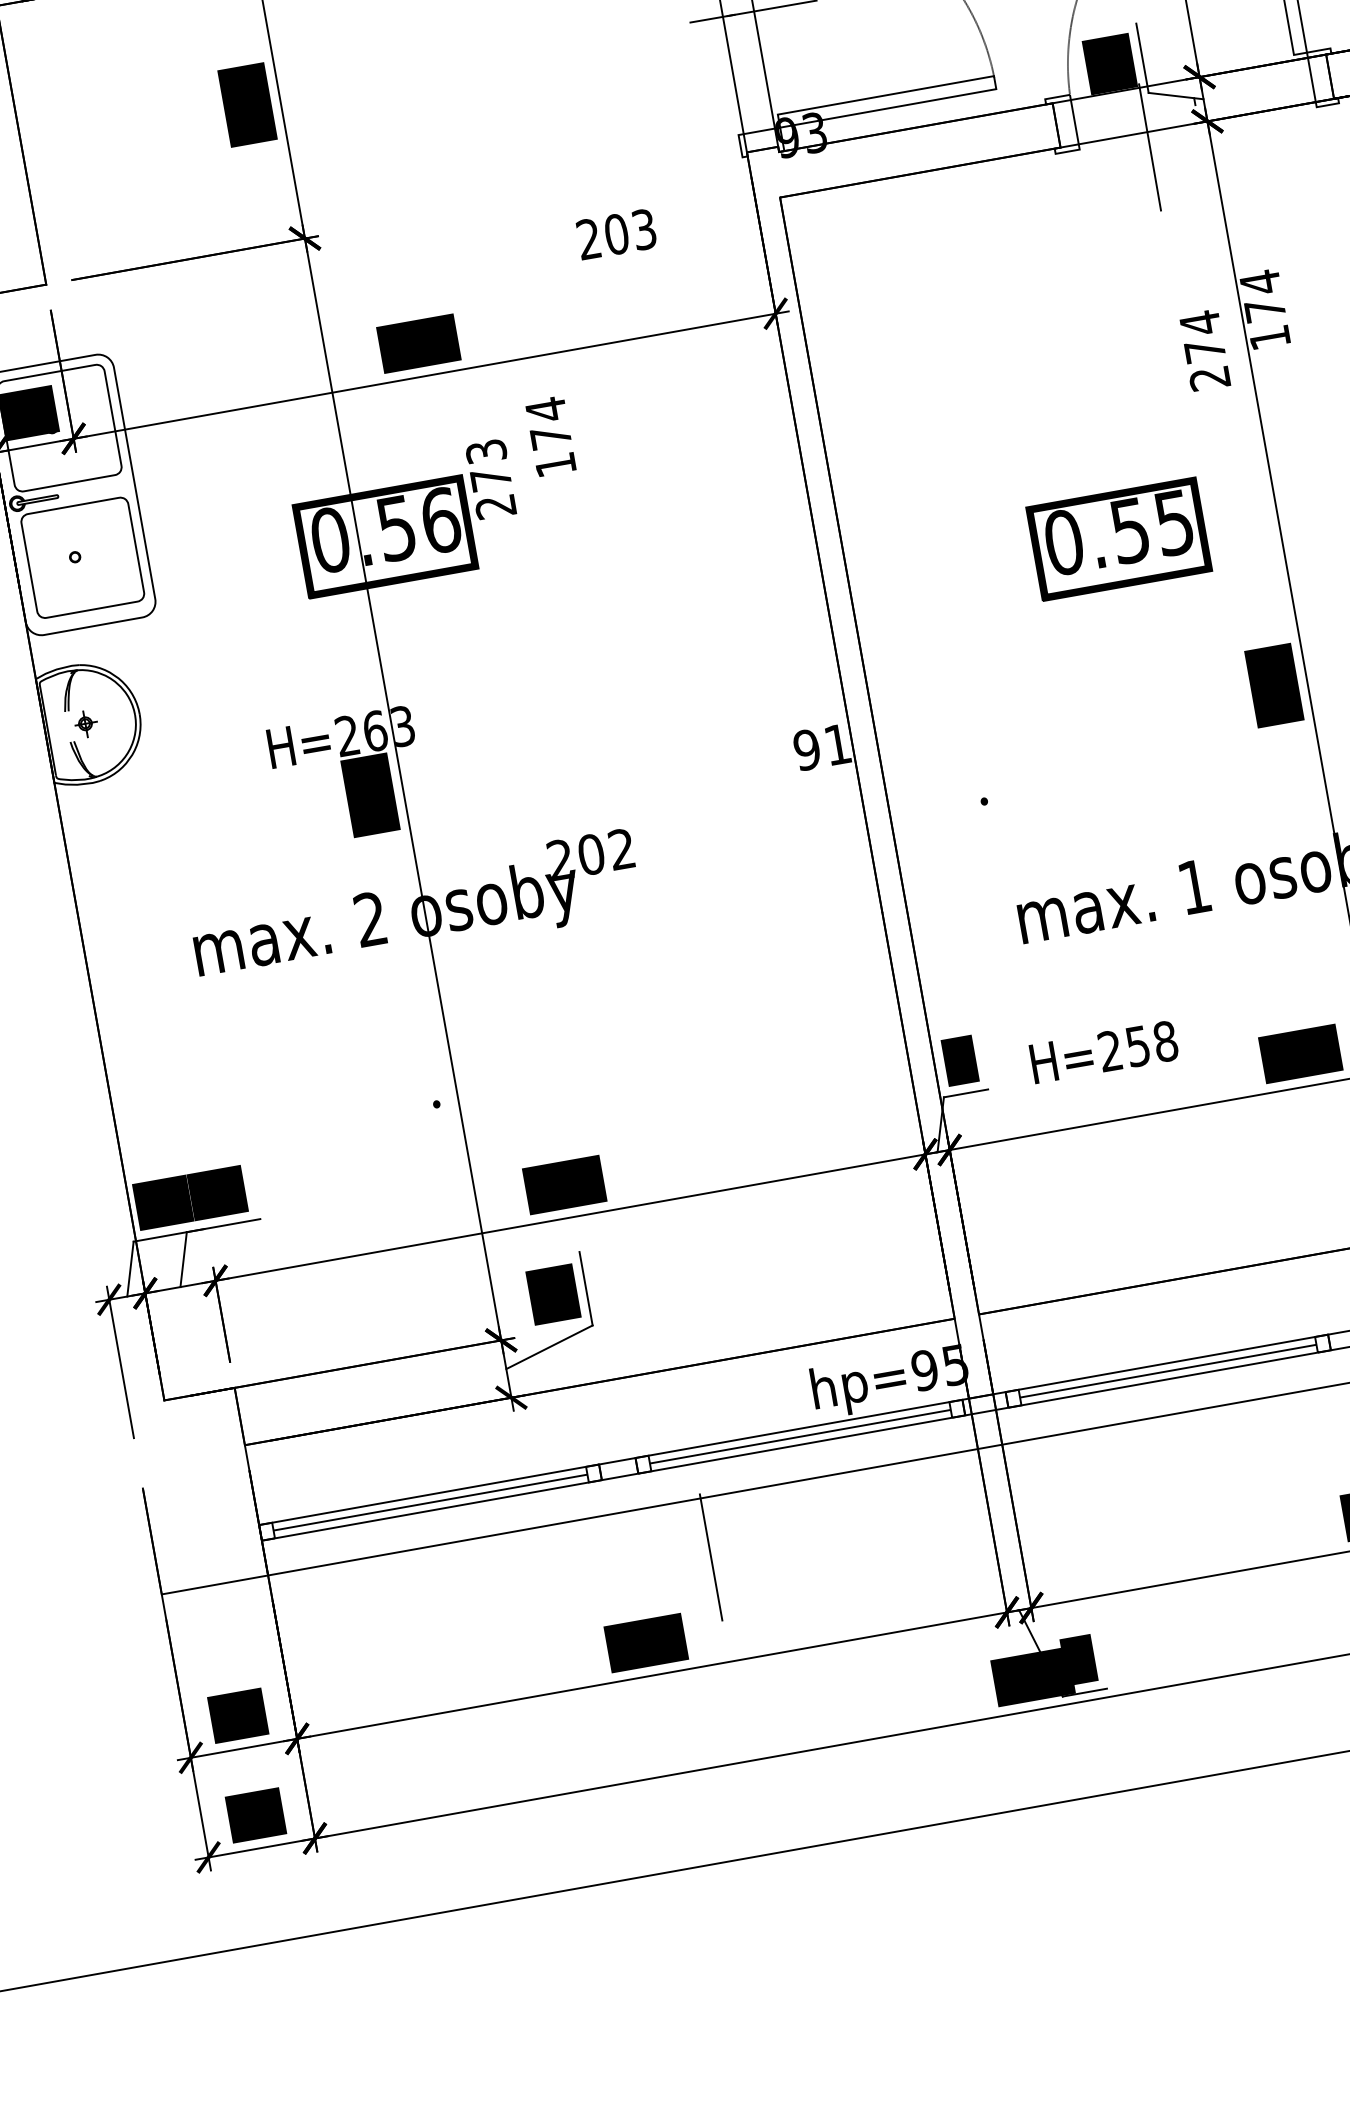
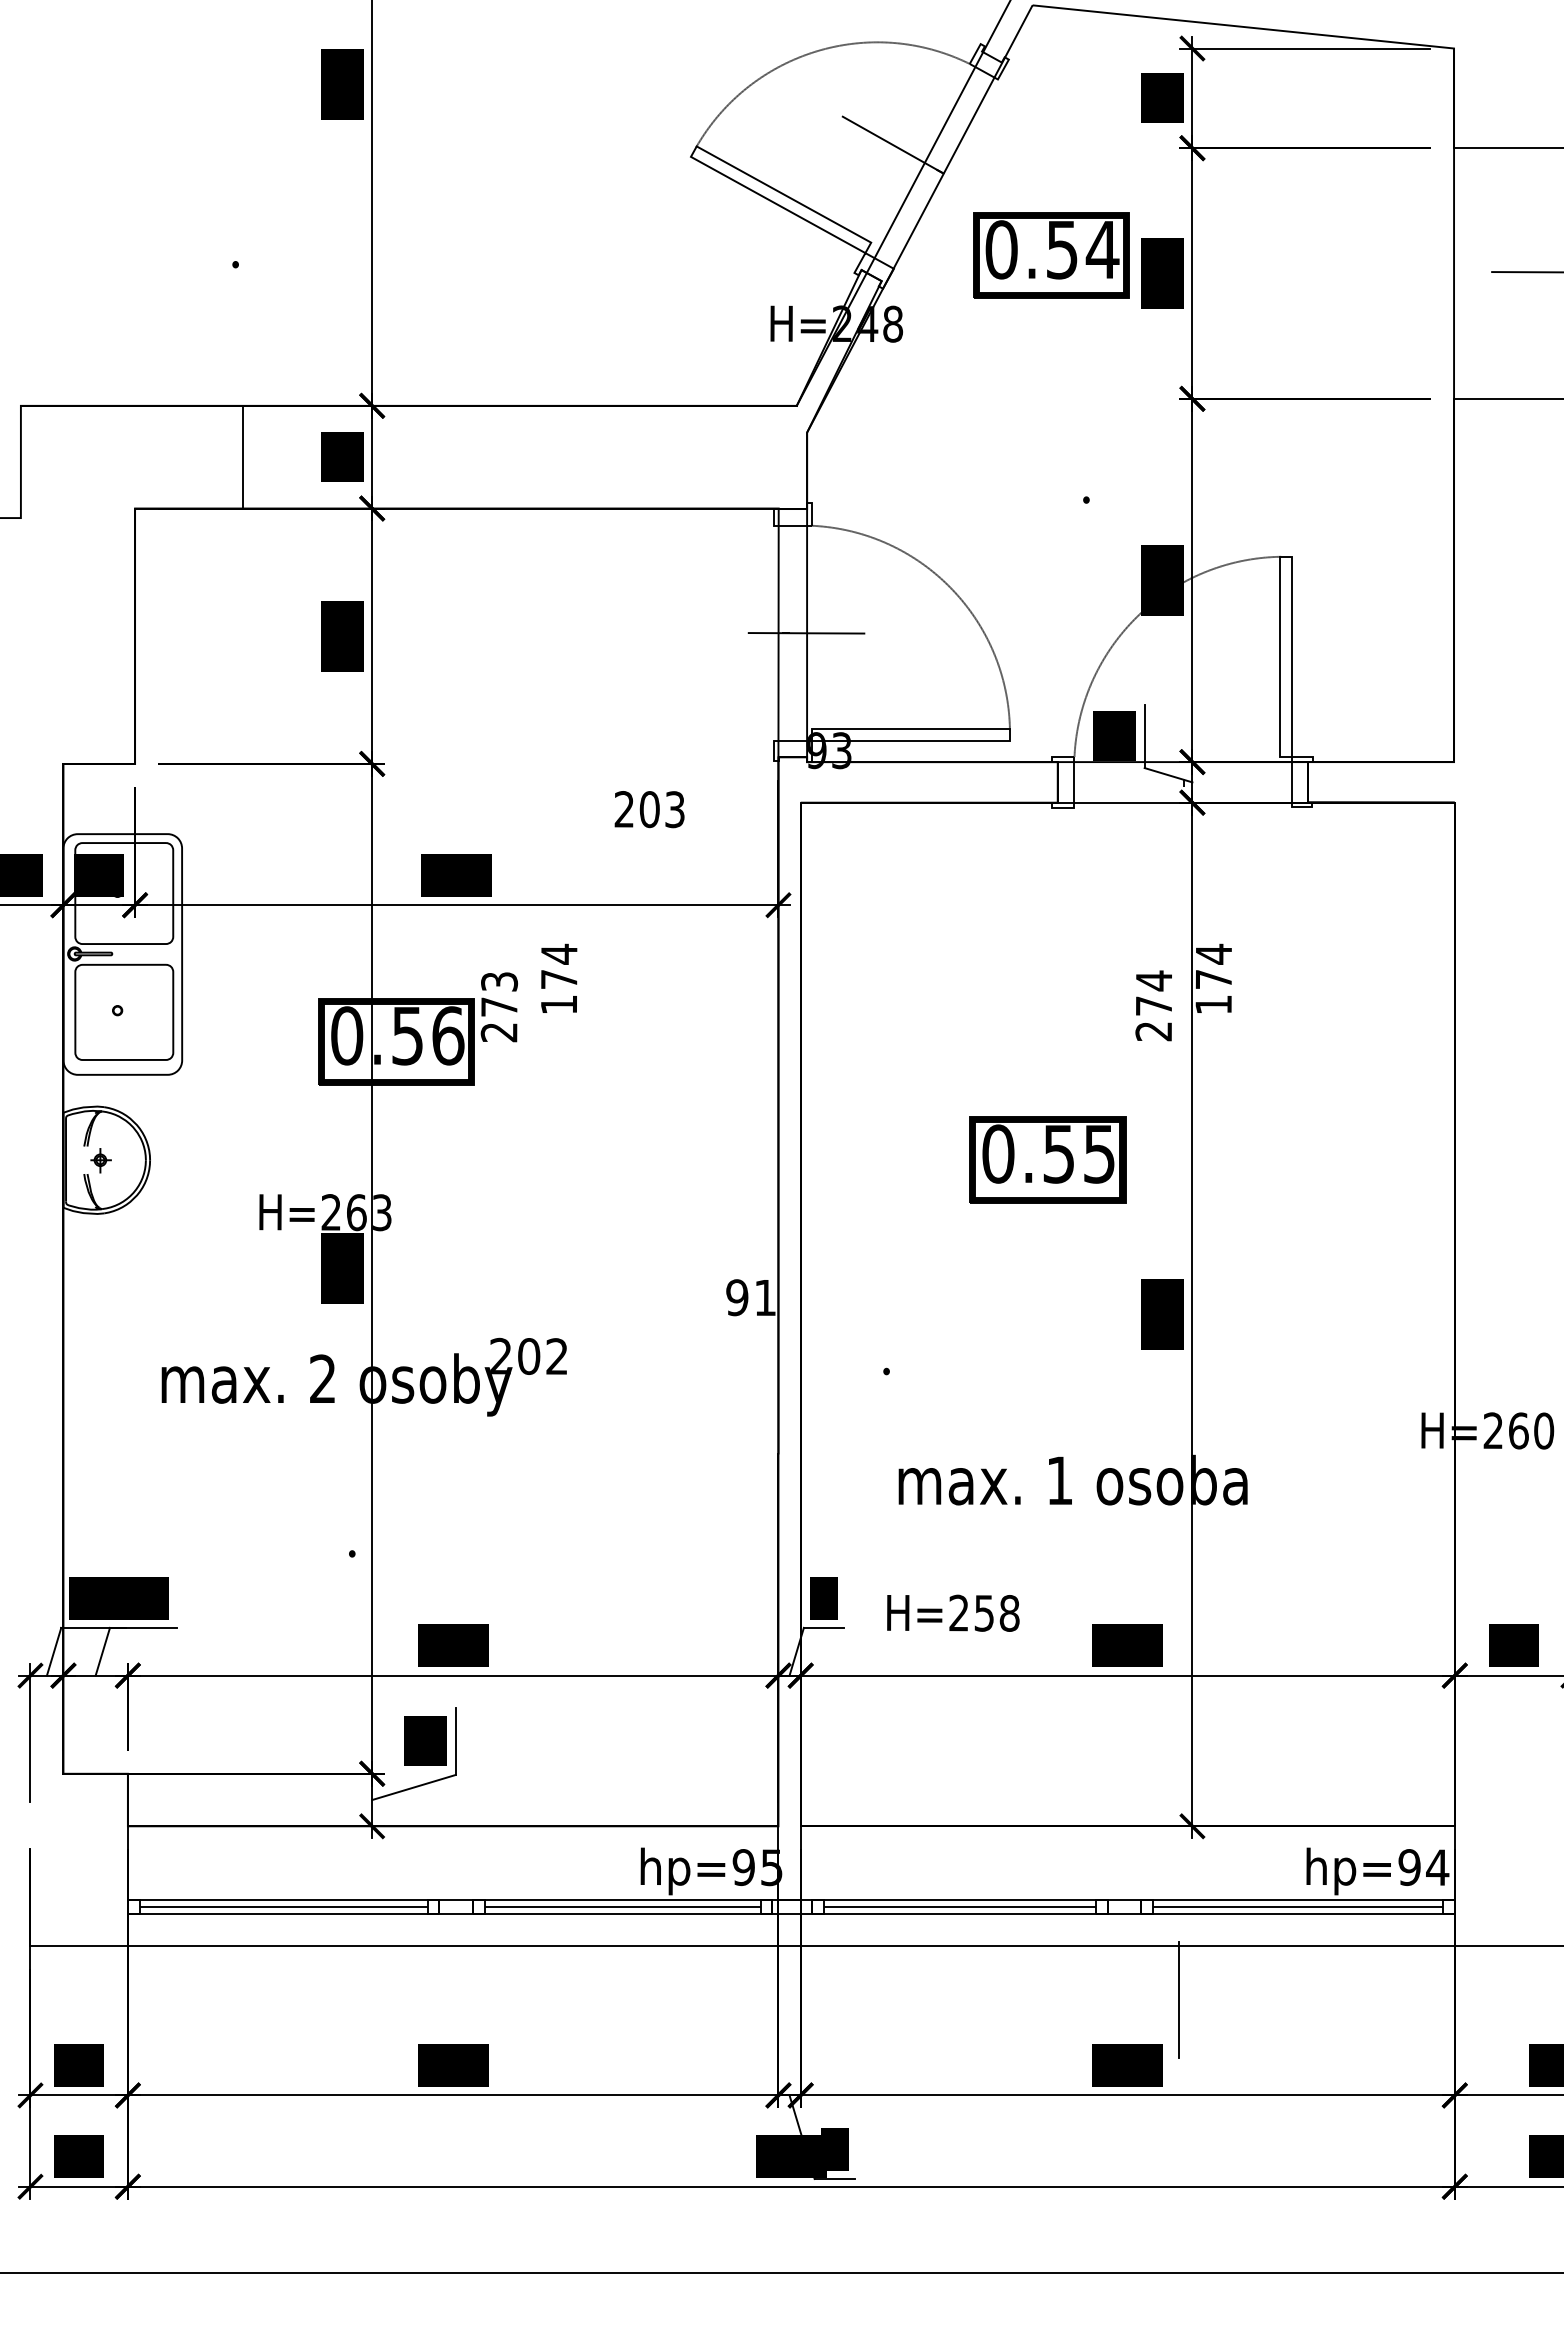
line: (1150, 147) -> (1137, 816), removed
line: (711, 1557) -> (524, 1999), removed

